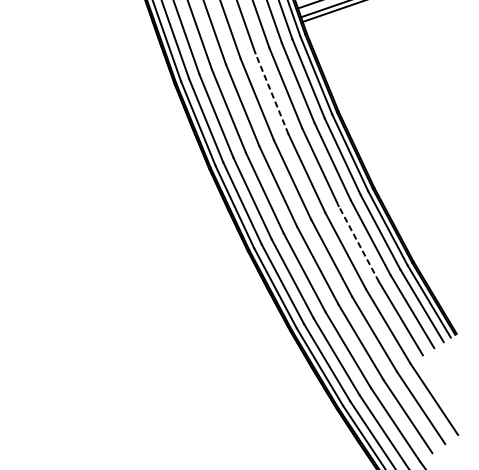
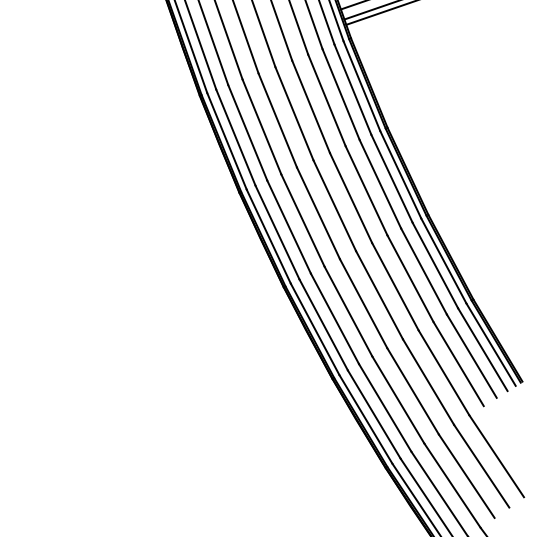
line: (272, 93) -> (311, 106), dashed -> solid
line: (358, 243) -> (410, 278), dashed -> solid

